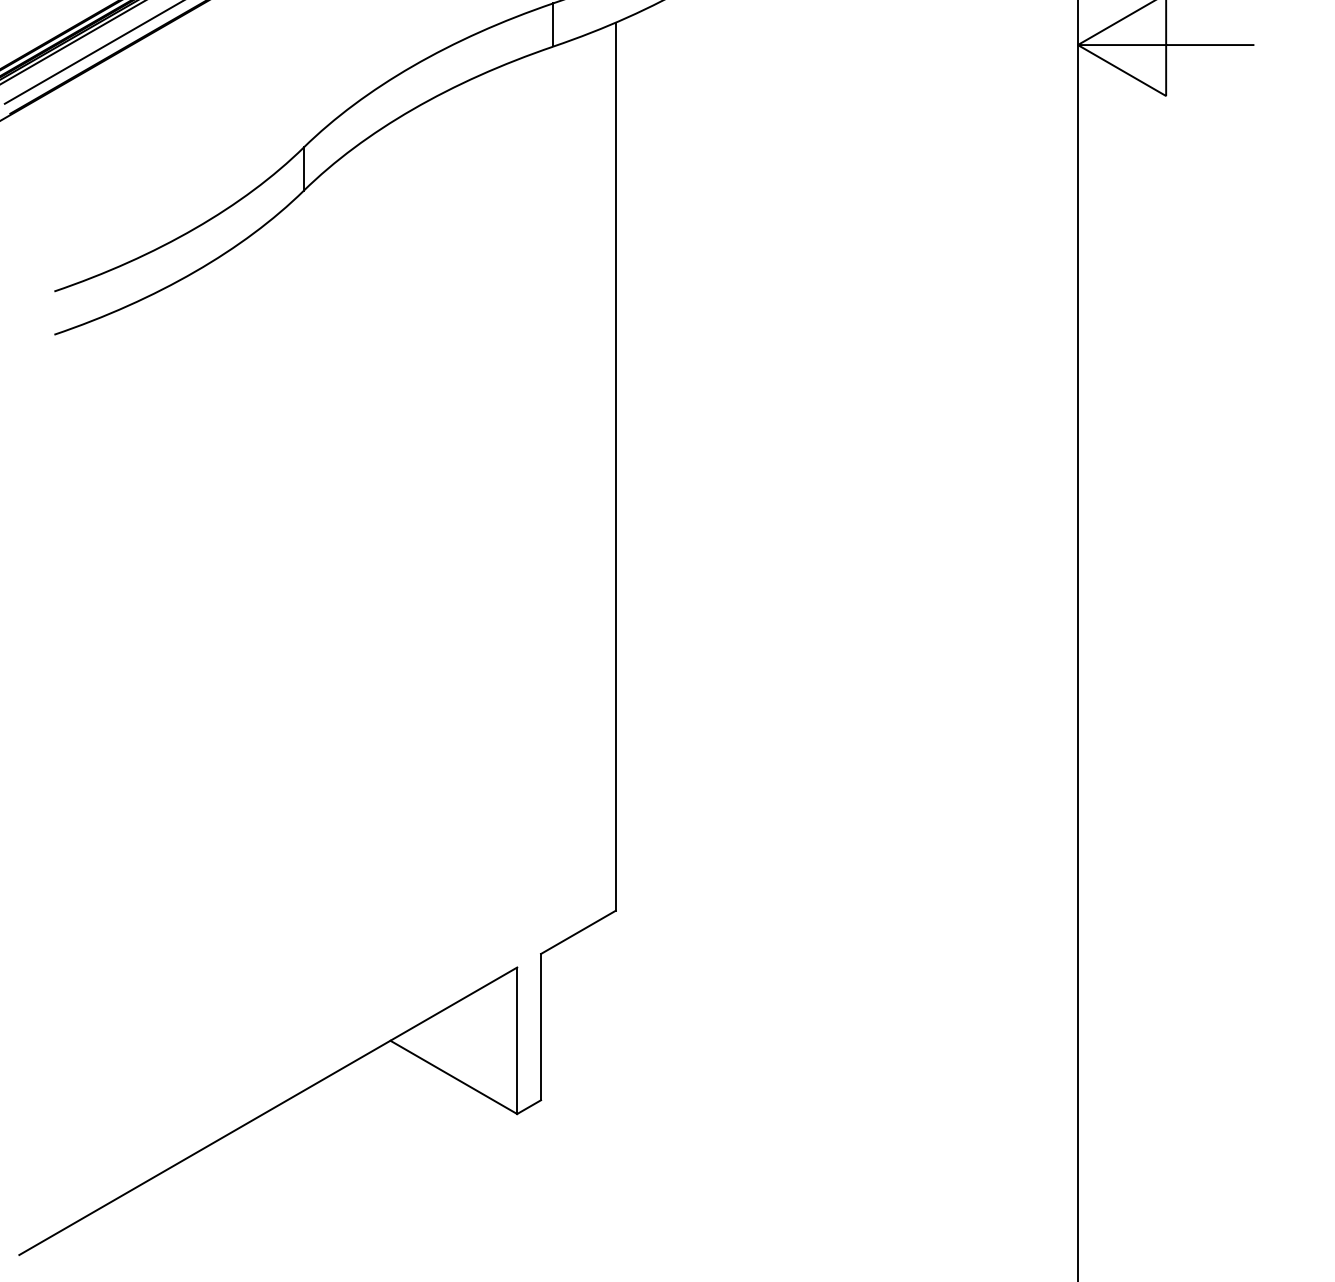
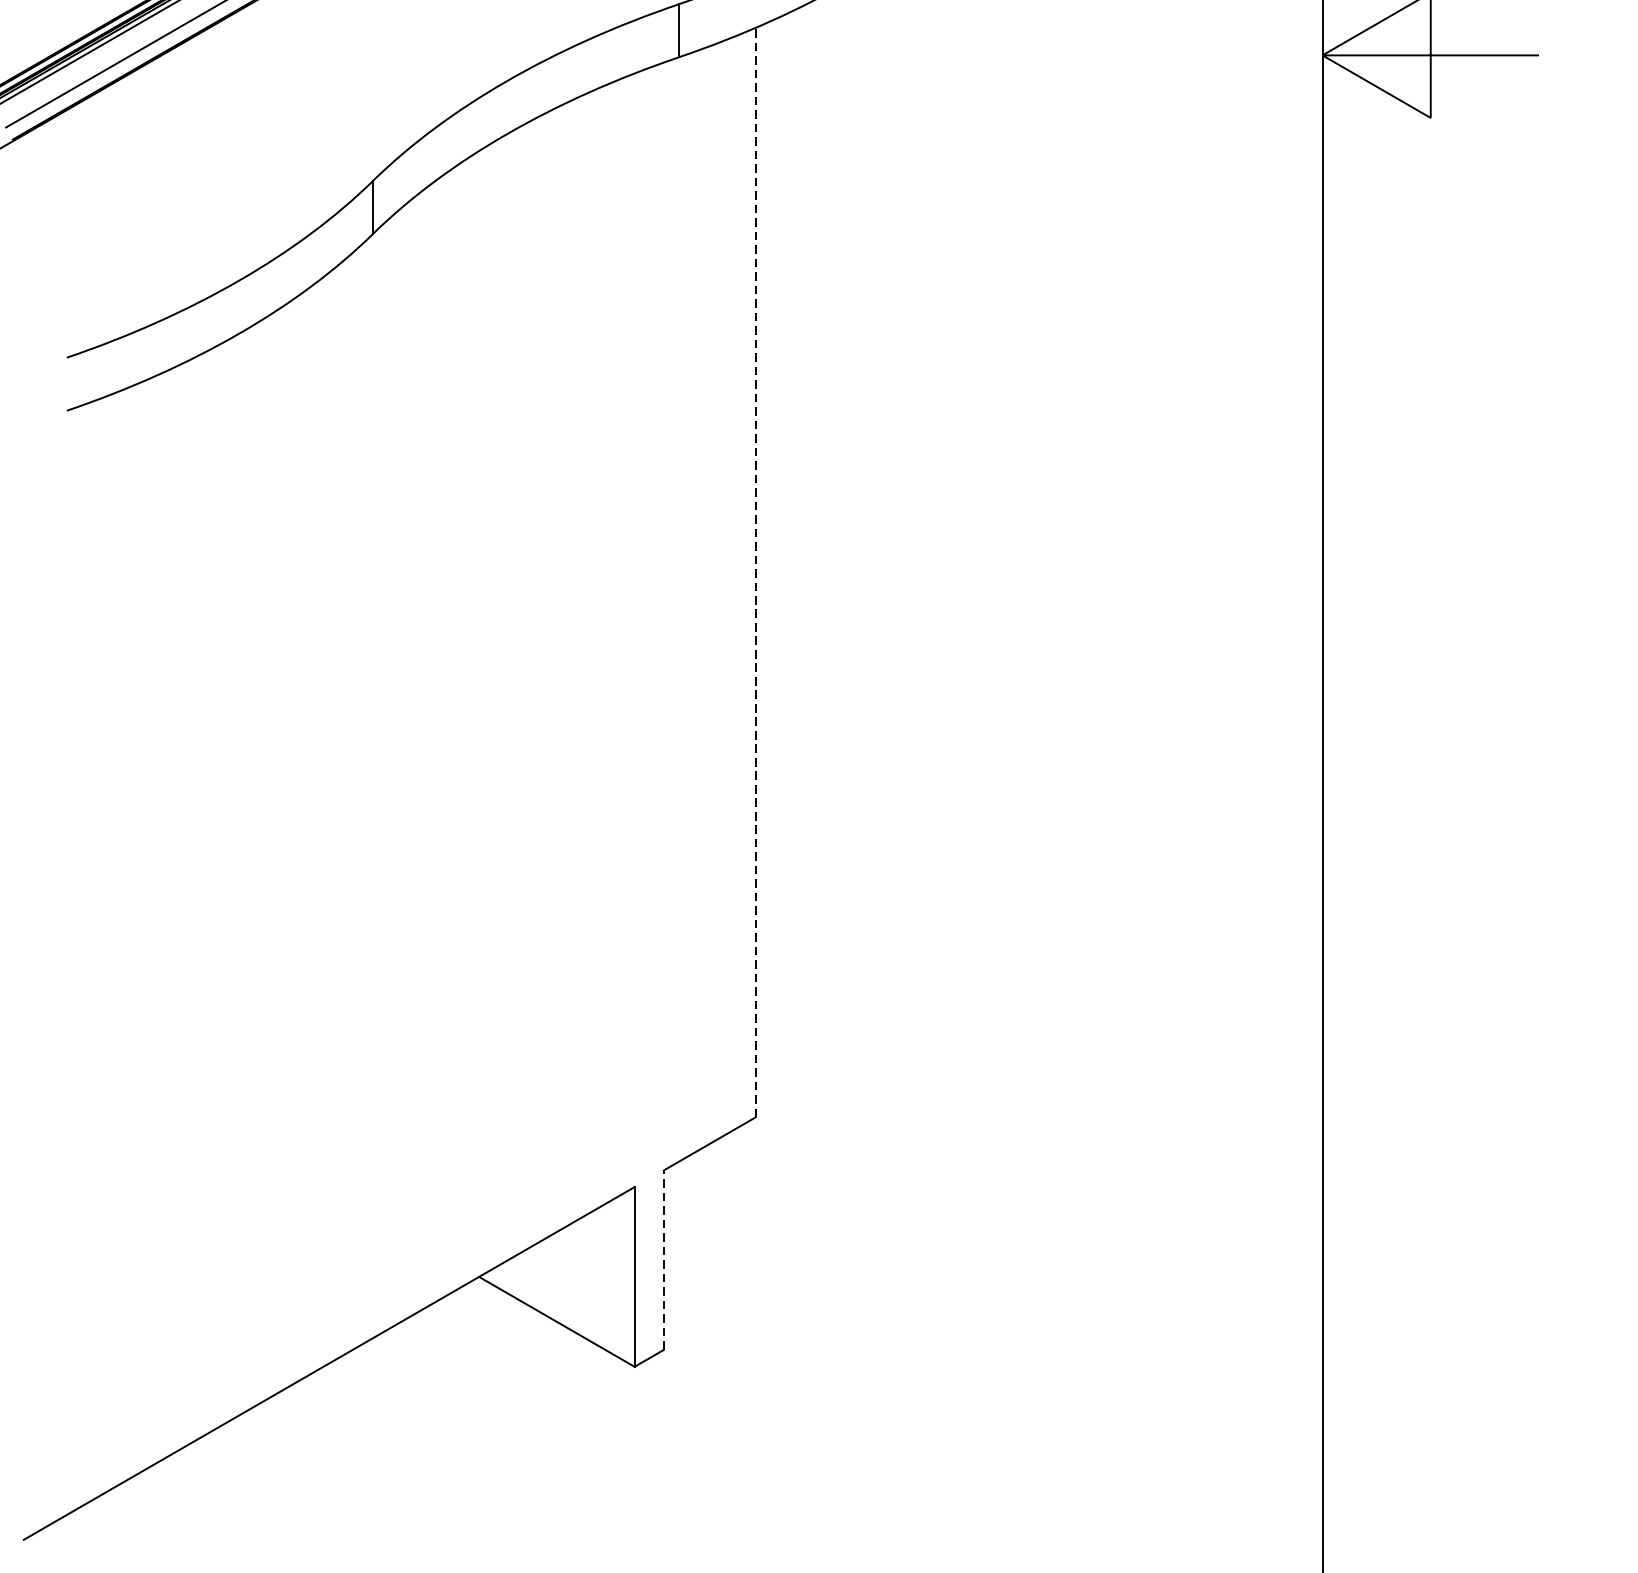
line: (615, 466) -> (755, 572), solid -> dashed
line: (541, 1026) -> (664, 1259), solid -> dashed

